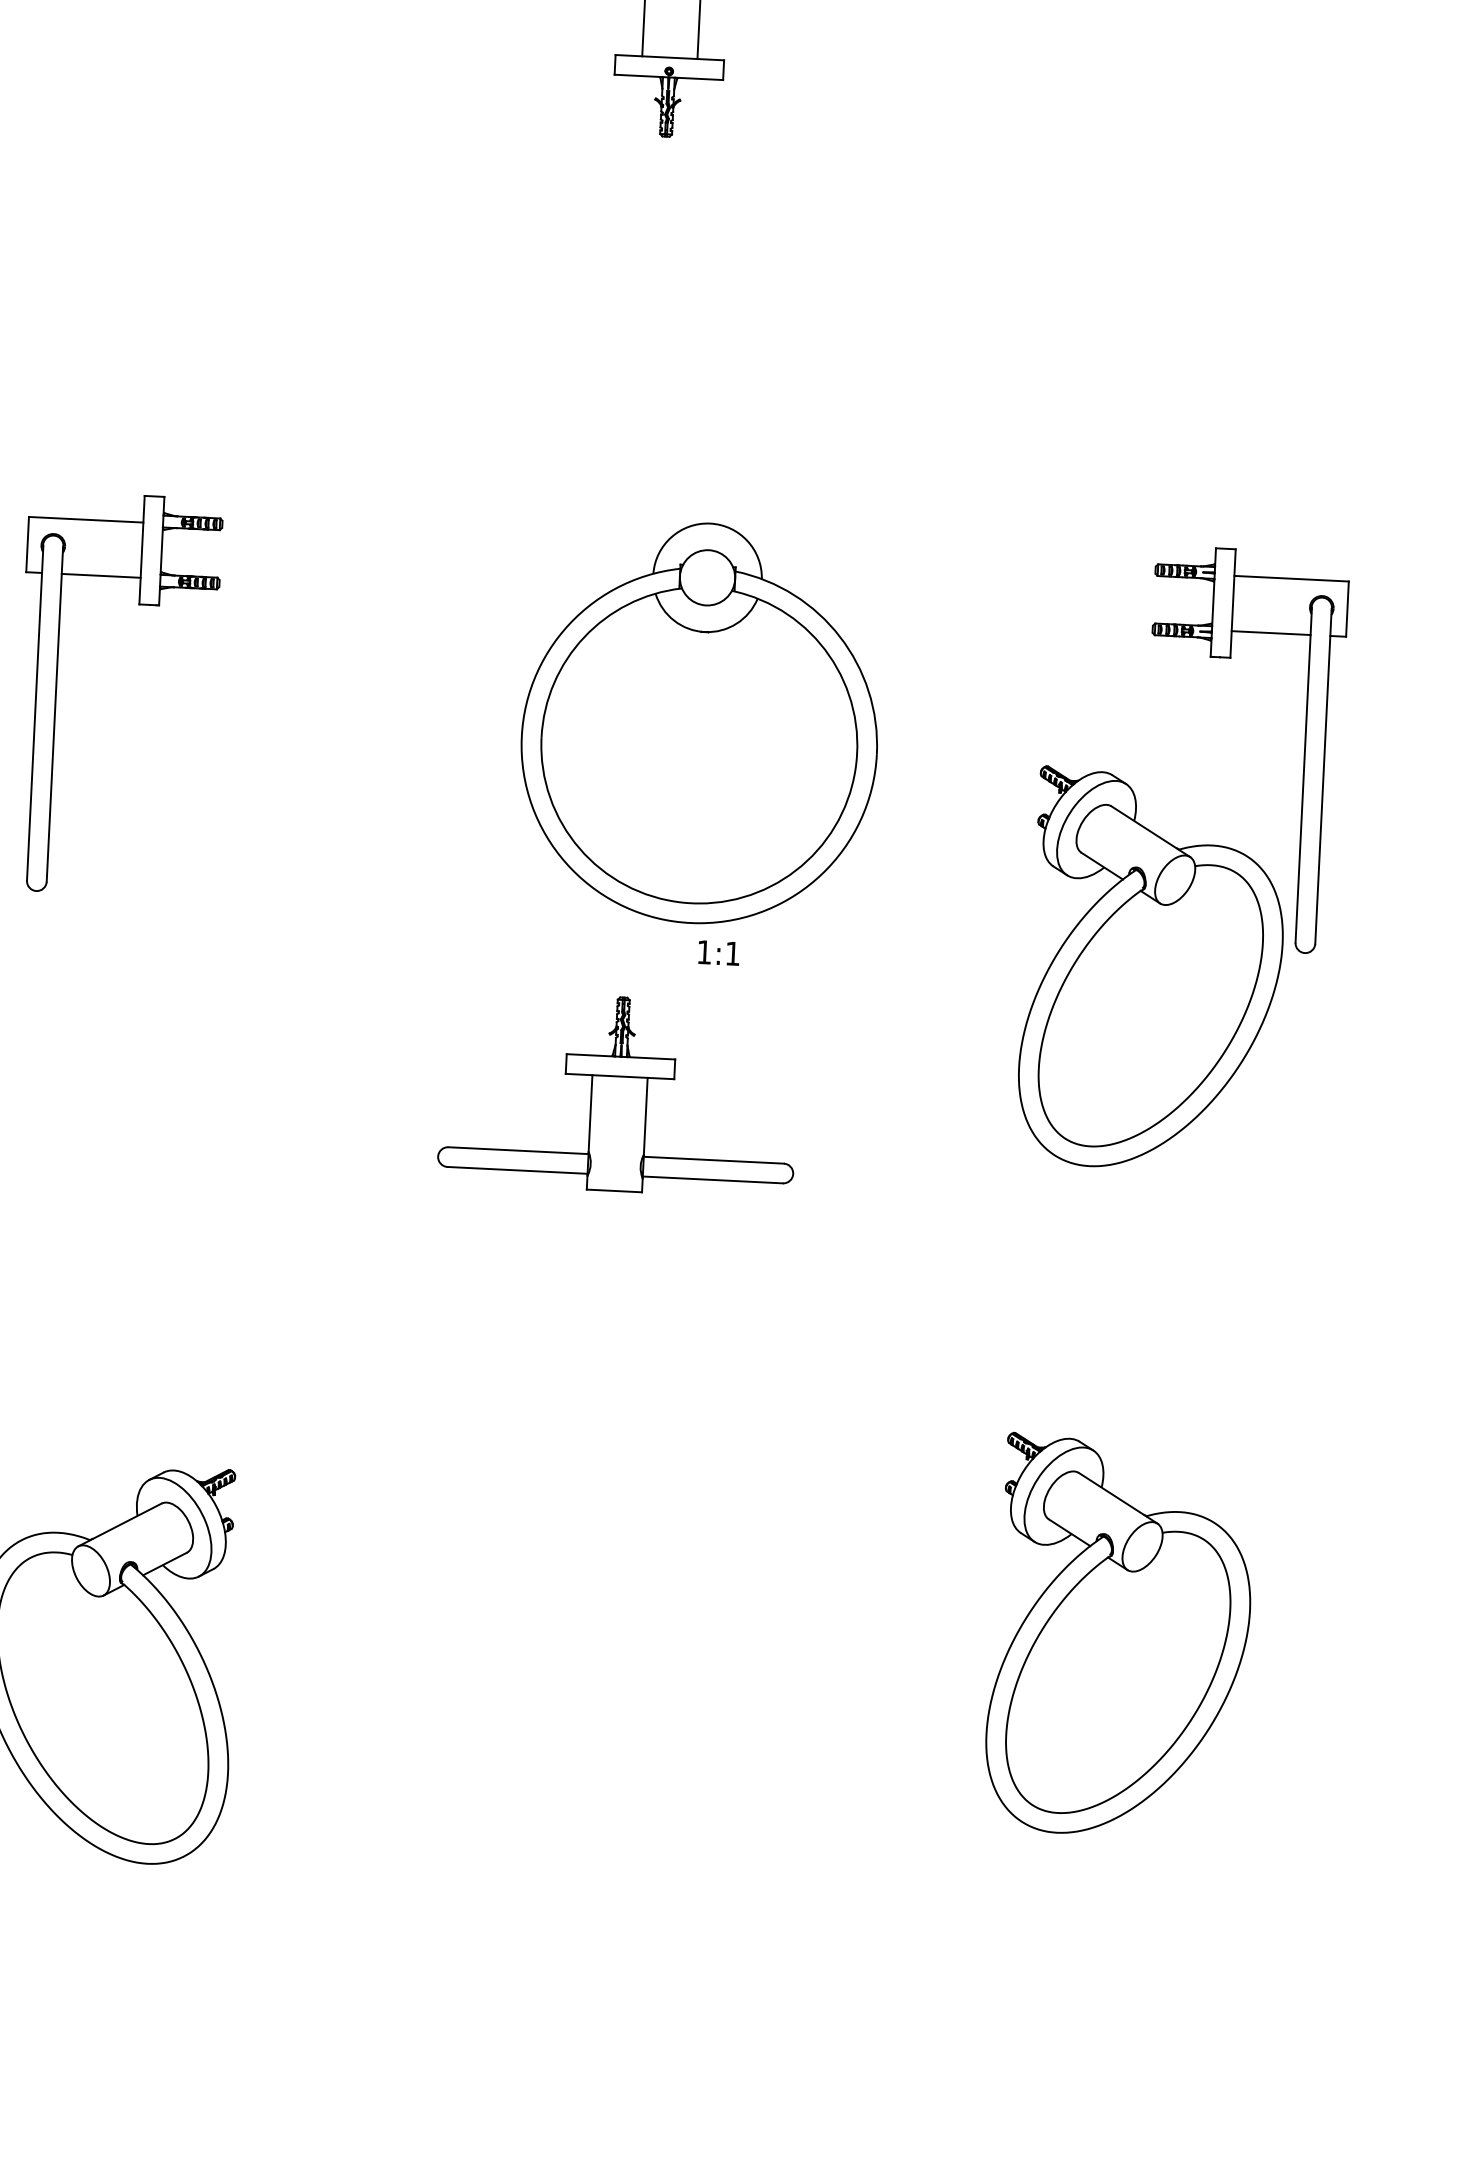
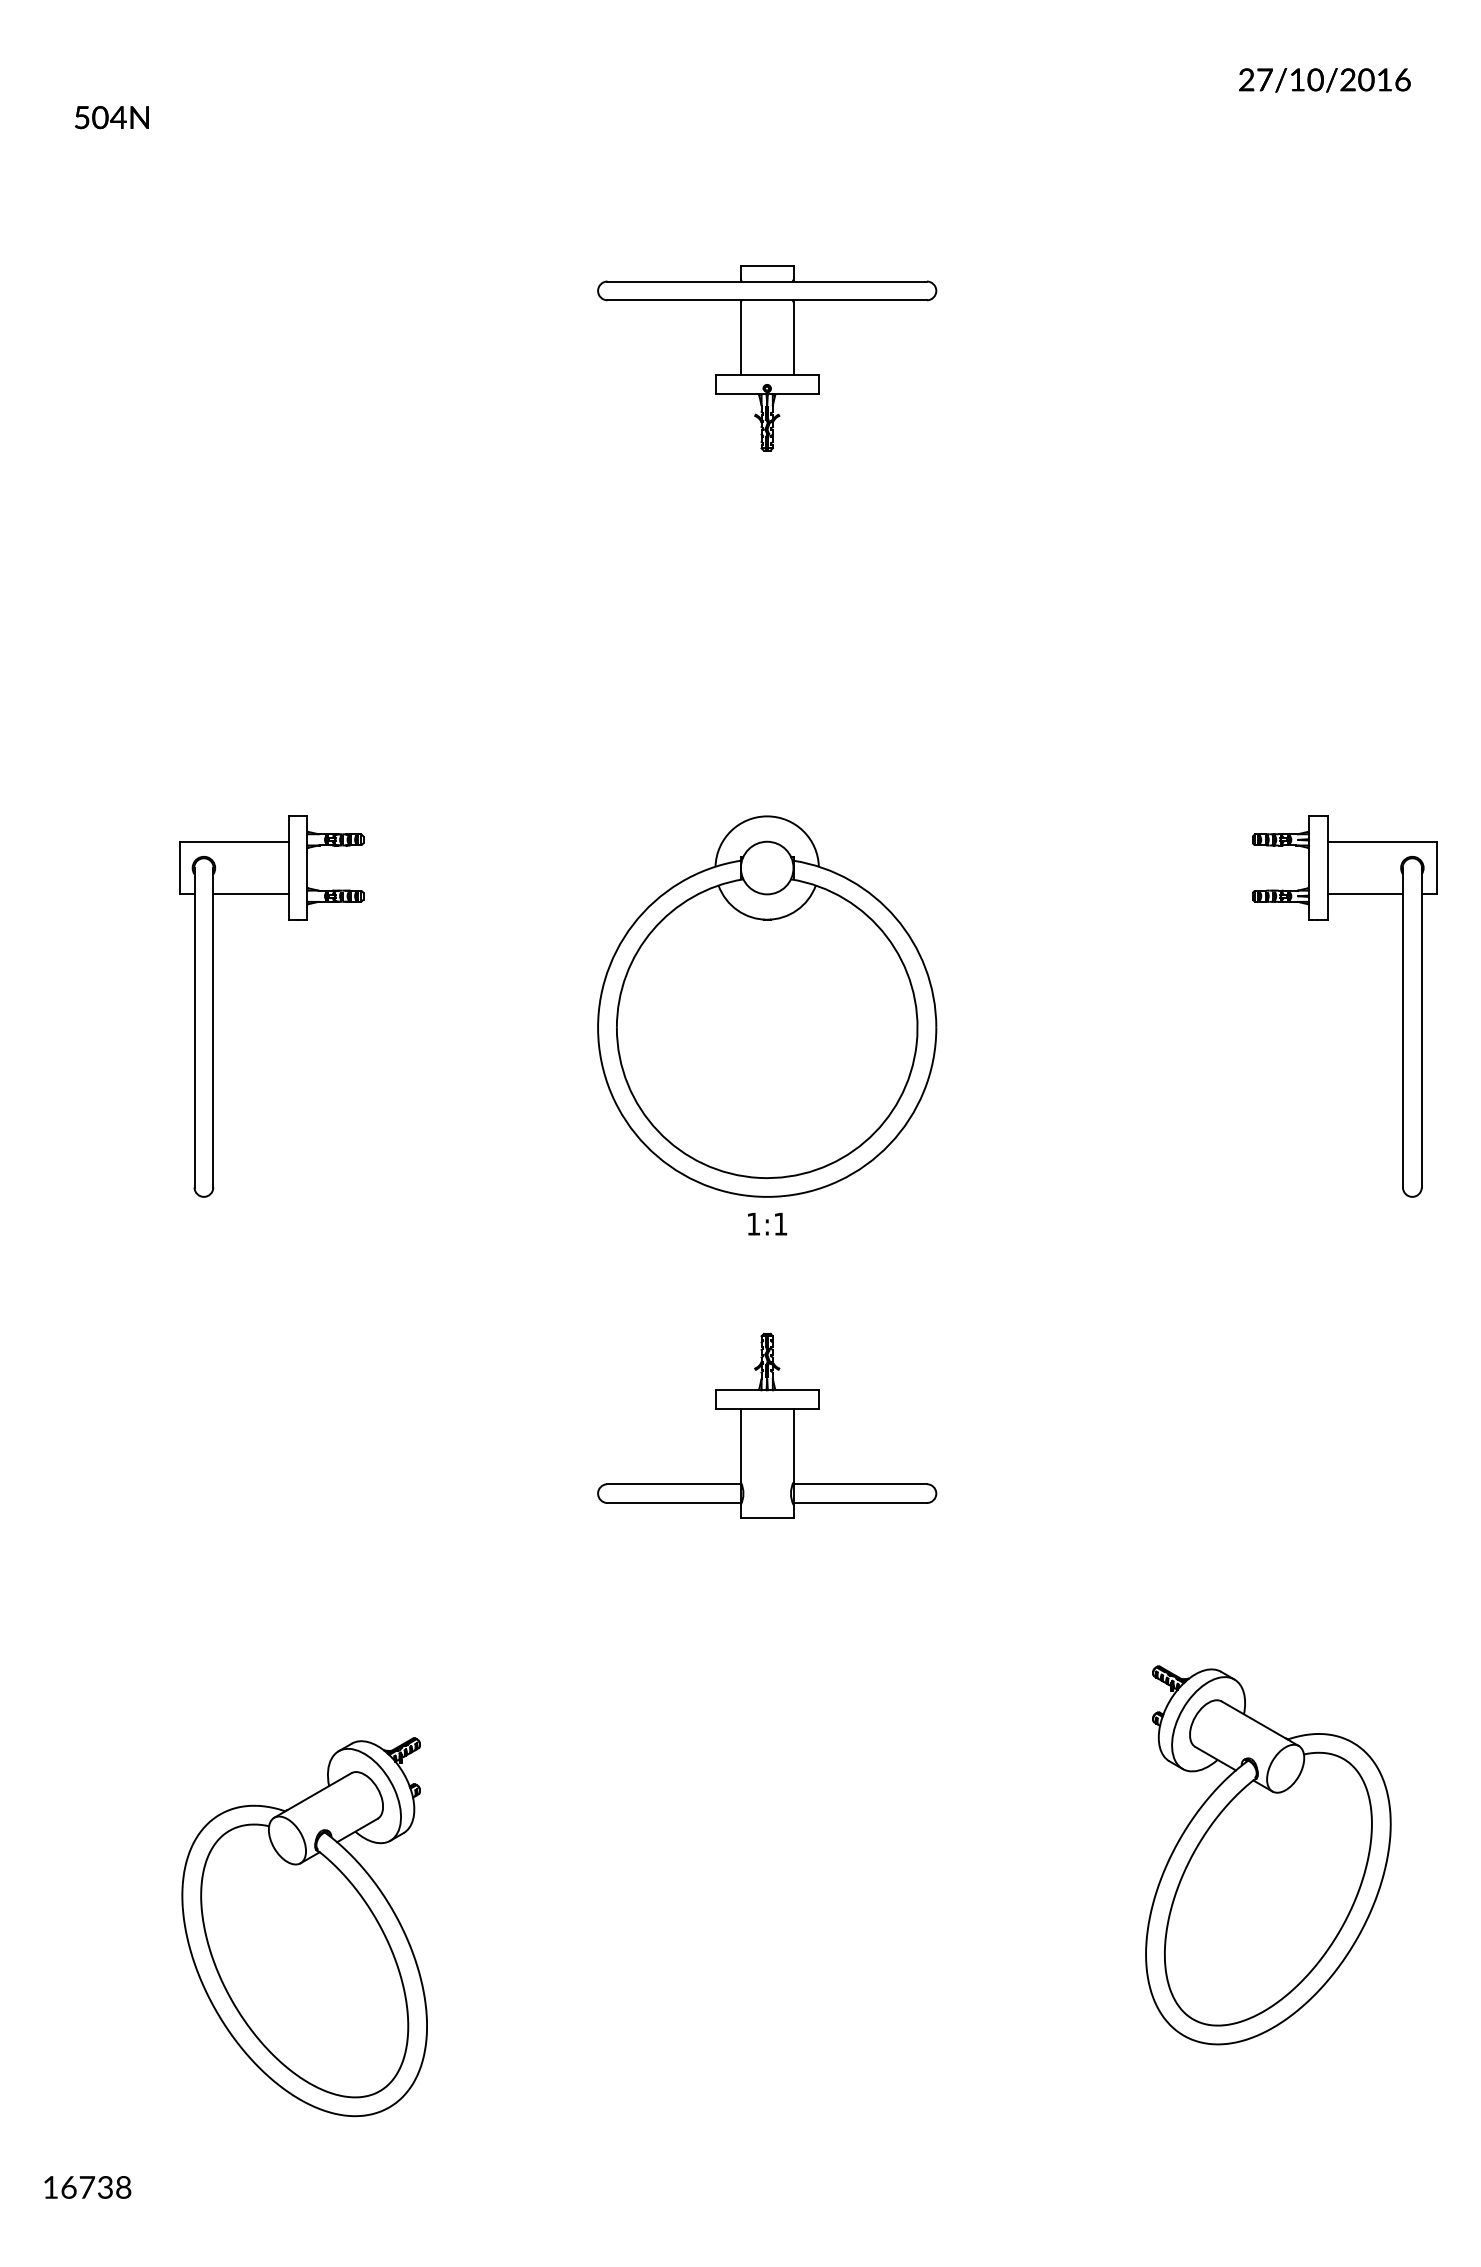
part: (700, 723) -> (767, 1006), moved
text: (719, 952) -> (767, 1223), moved
part: (1152, 970) -> (1268, 1220), removed
part: (619, 1093) -> (767, 1425), moved

